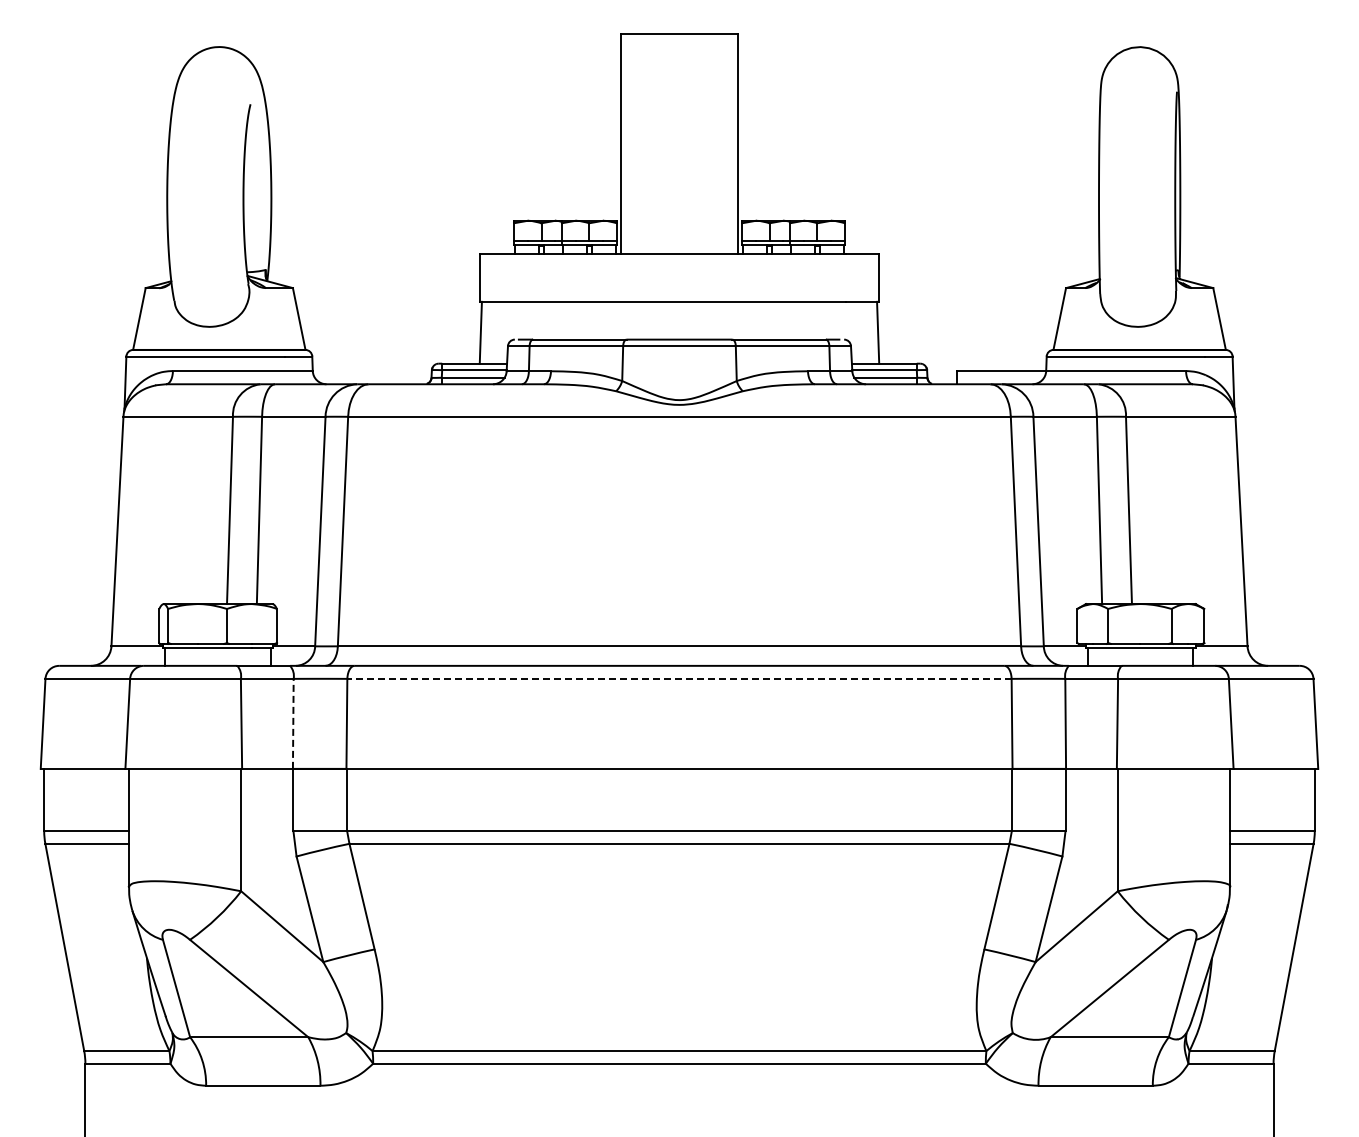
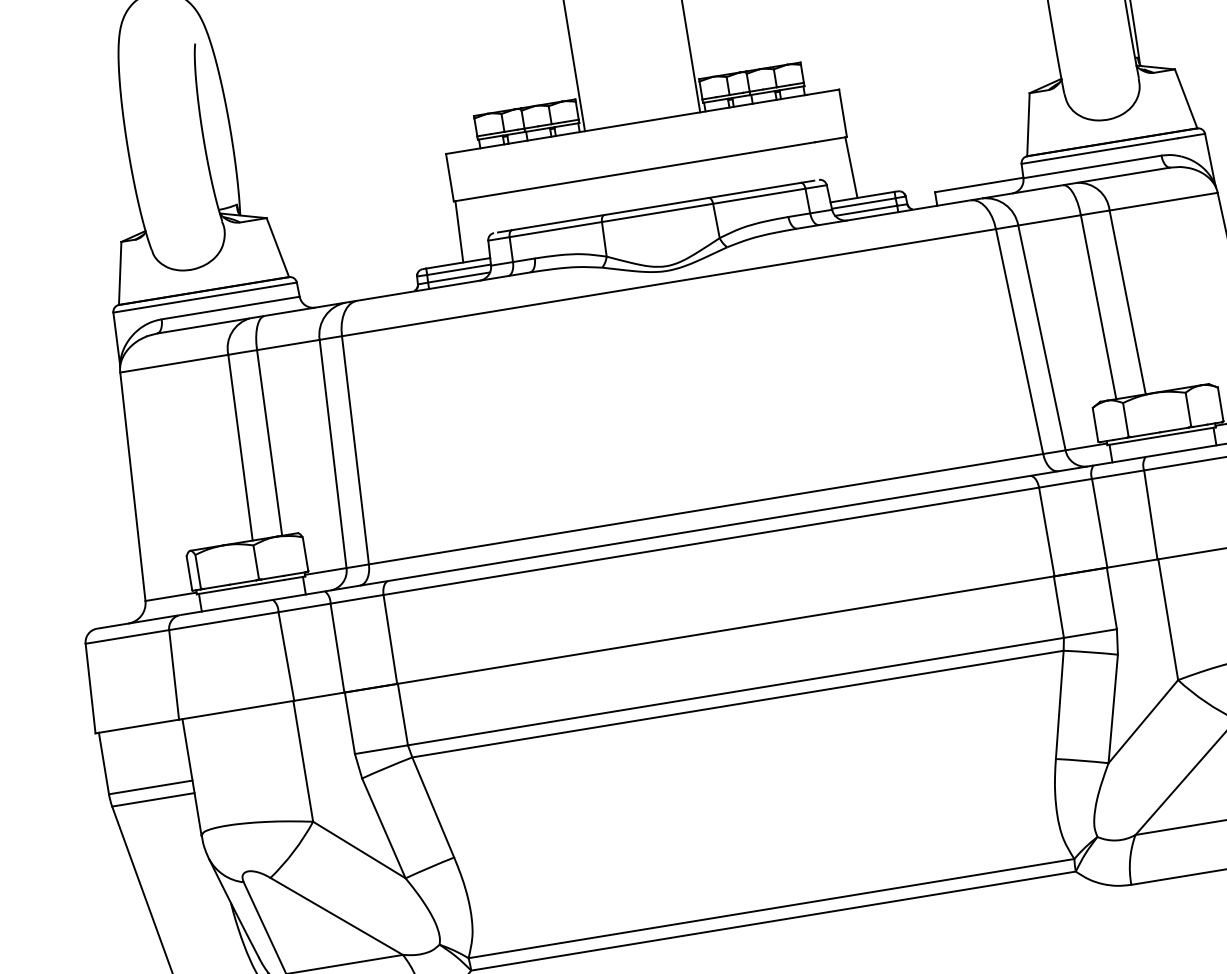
line: (678, 678) -> (710, 541), dashed -> solid
line: (293, 723) -> (337, 647), dashed -> solid

